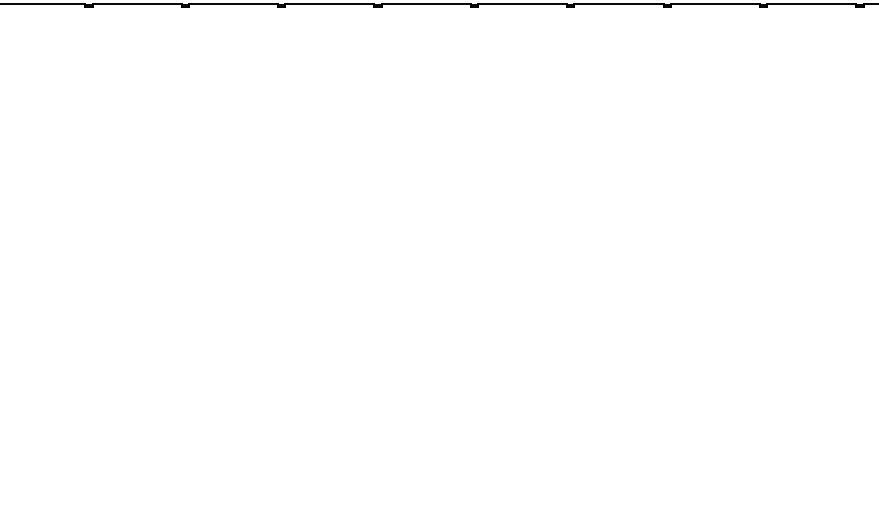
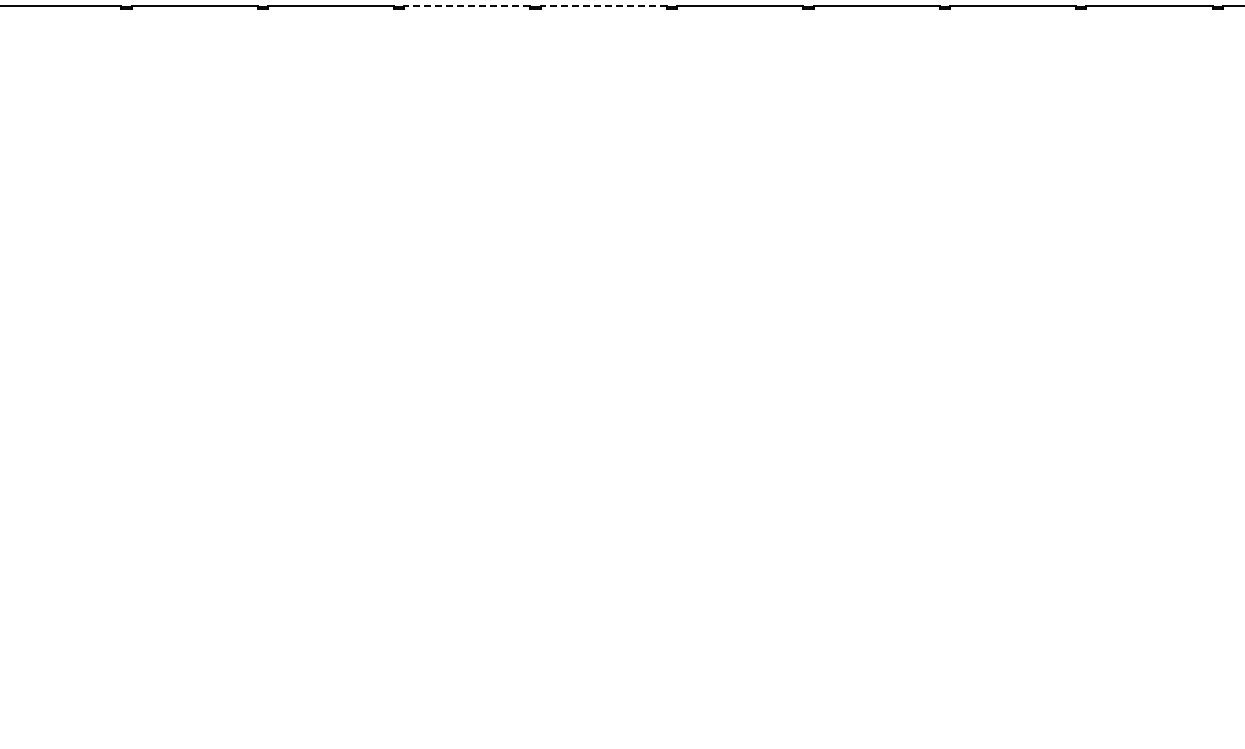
line: (329, 4) -> (466, 6), solid -> dashed
line: (426, 4) -> (603, 6), solid -> dashed

